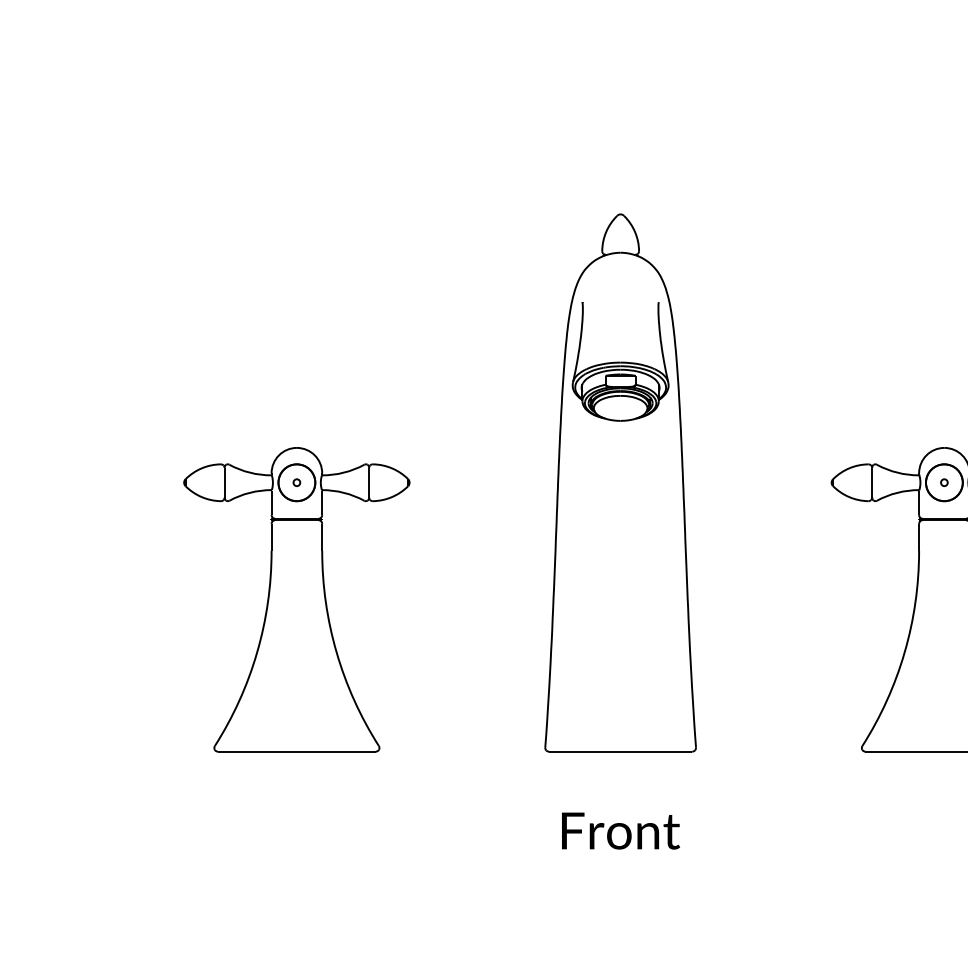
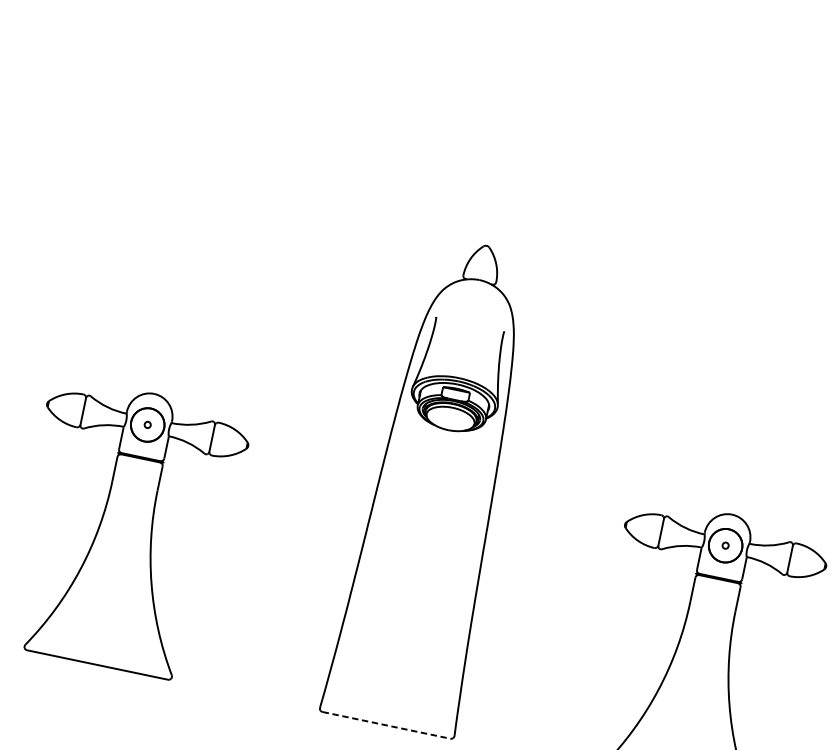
line: (620, 751) -> (386, 725), solid -> dashed

